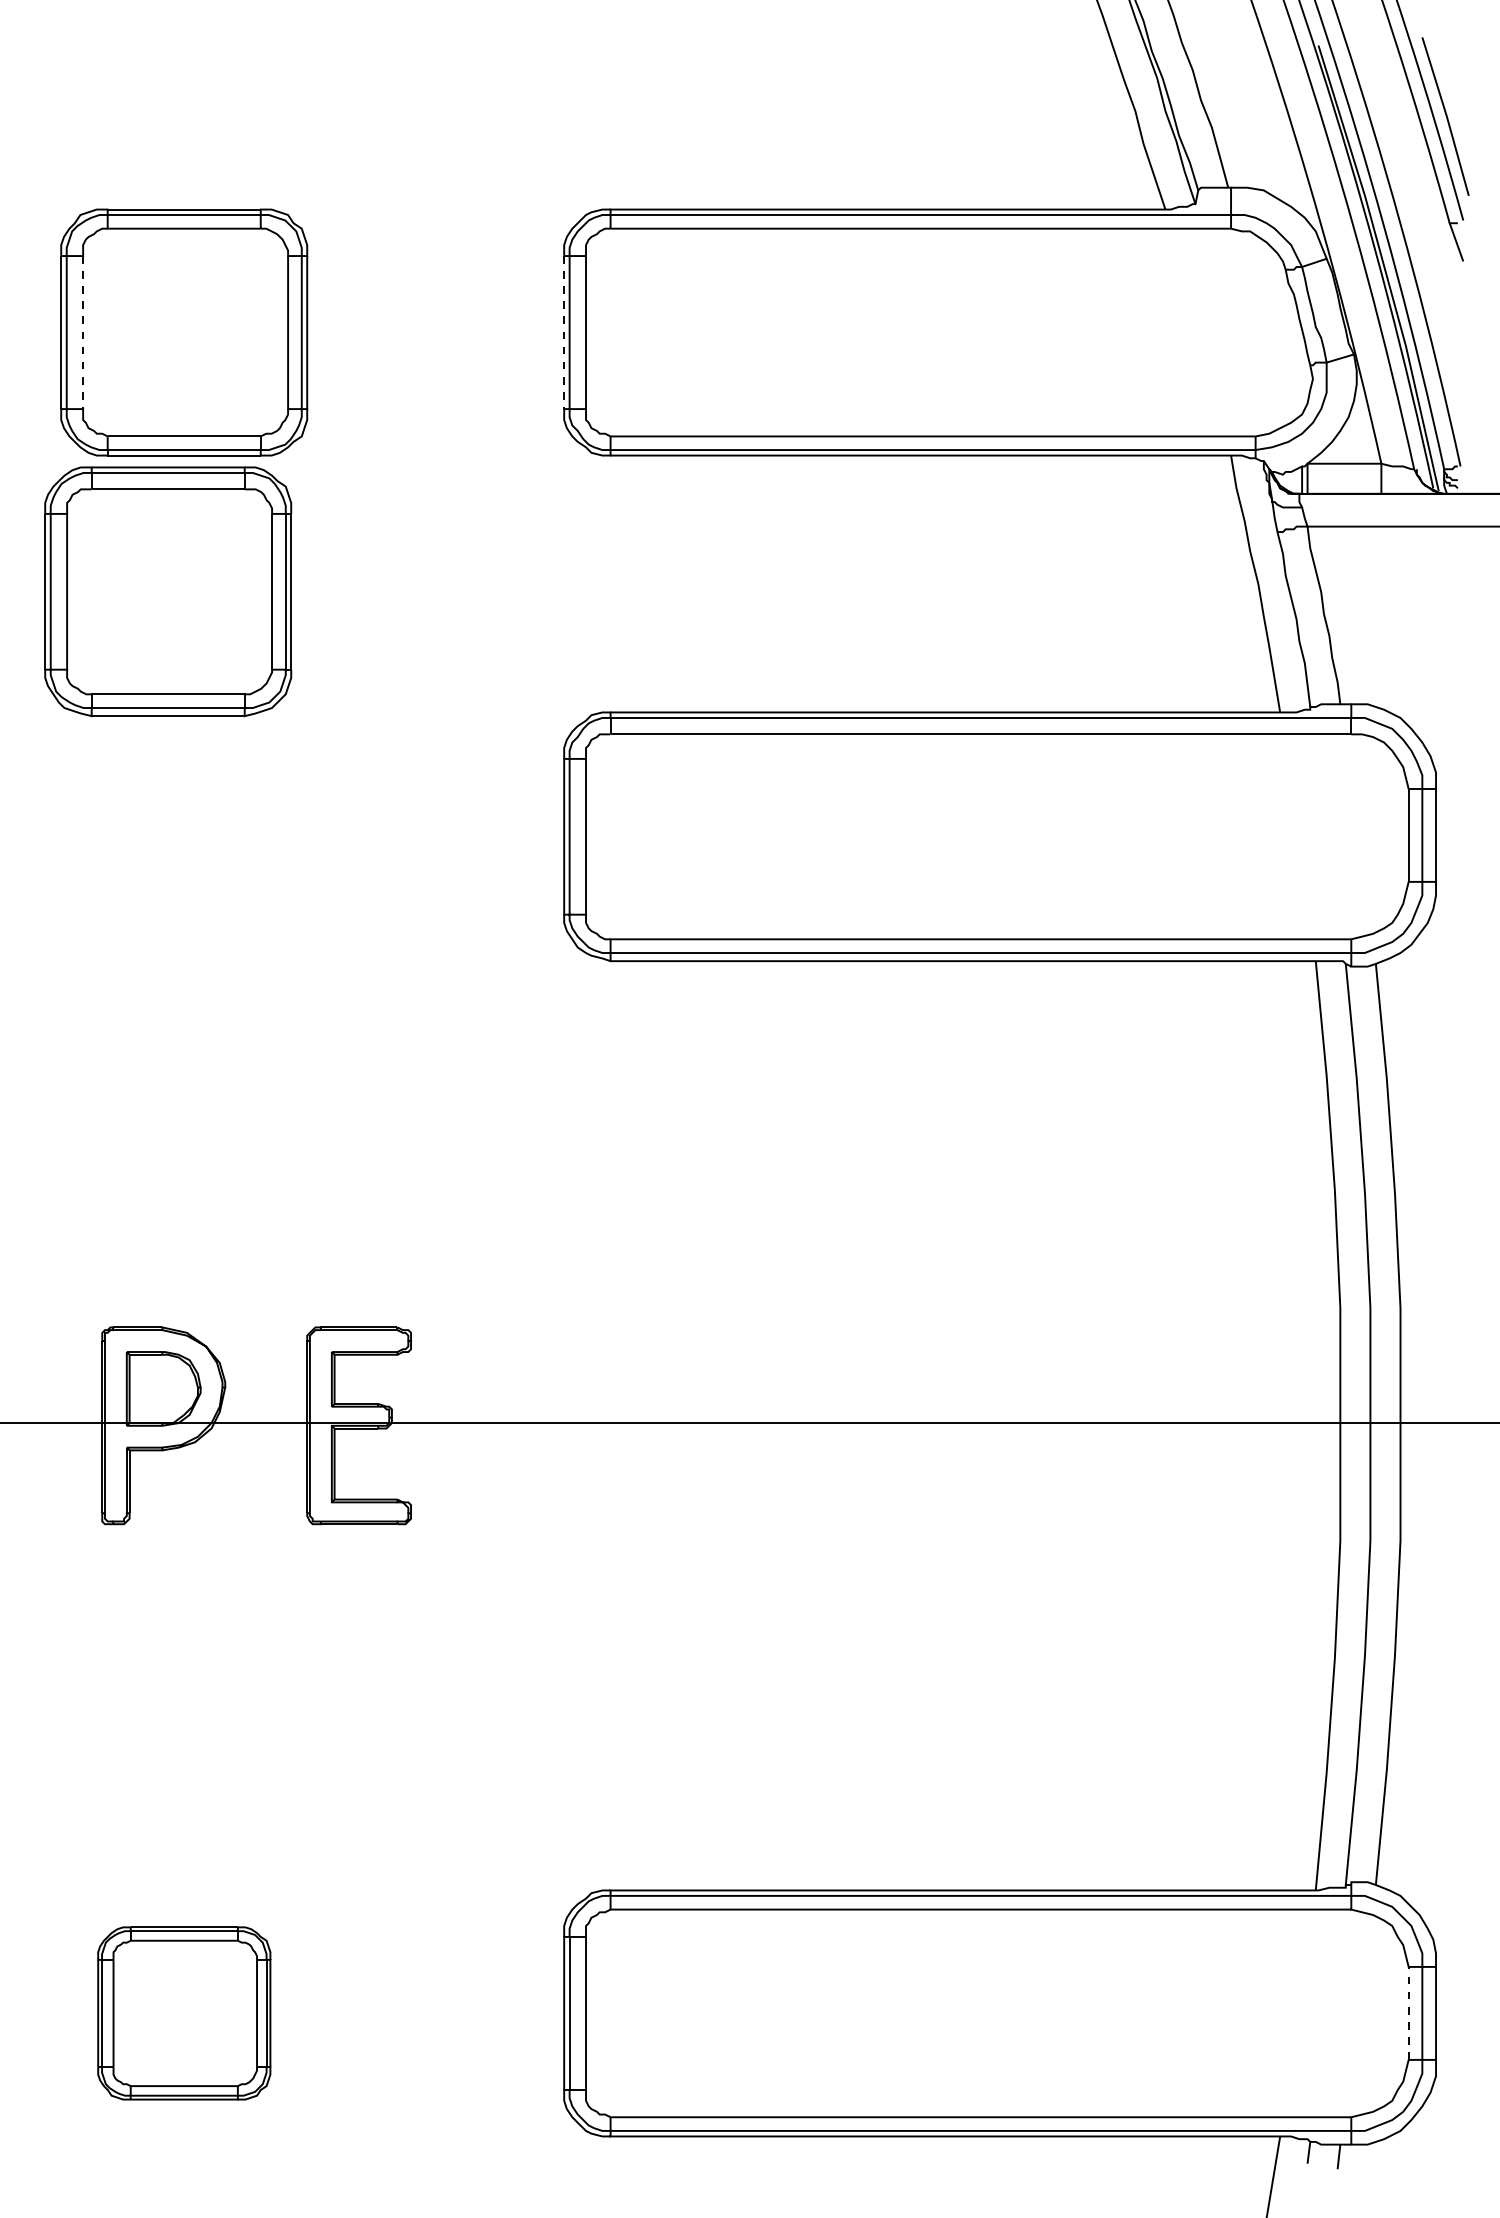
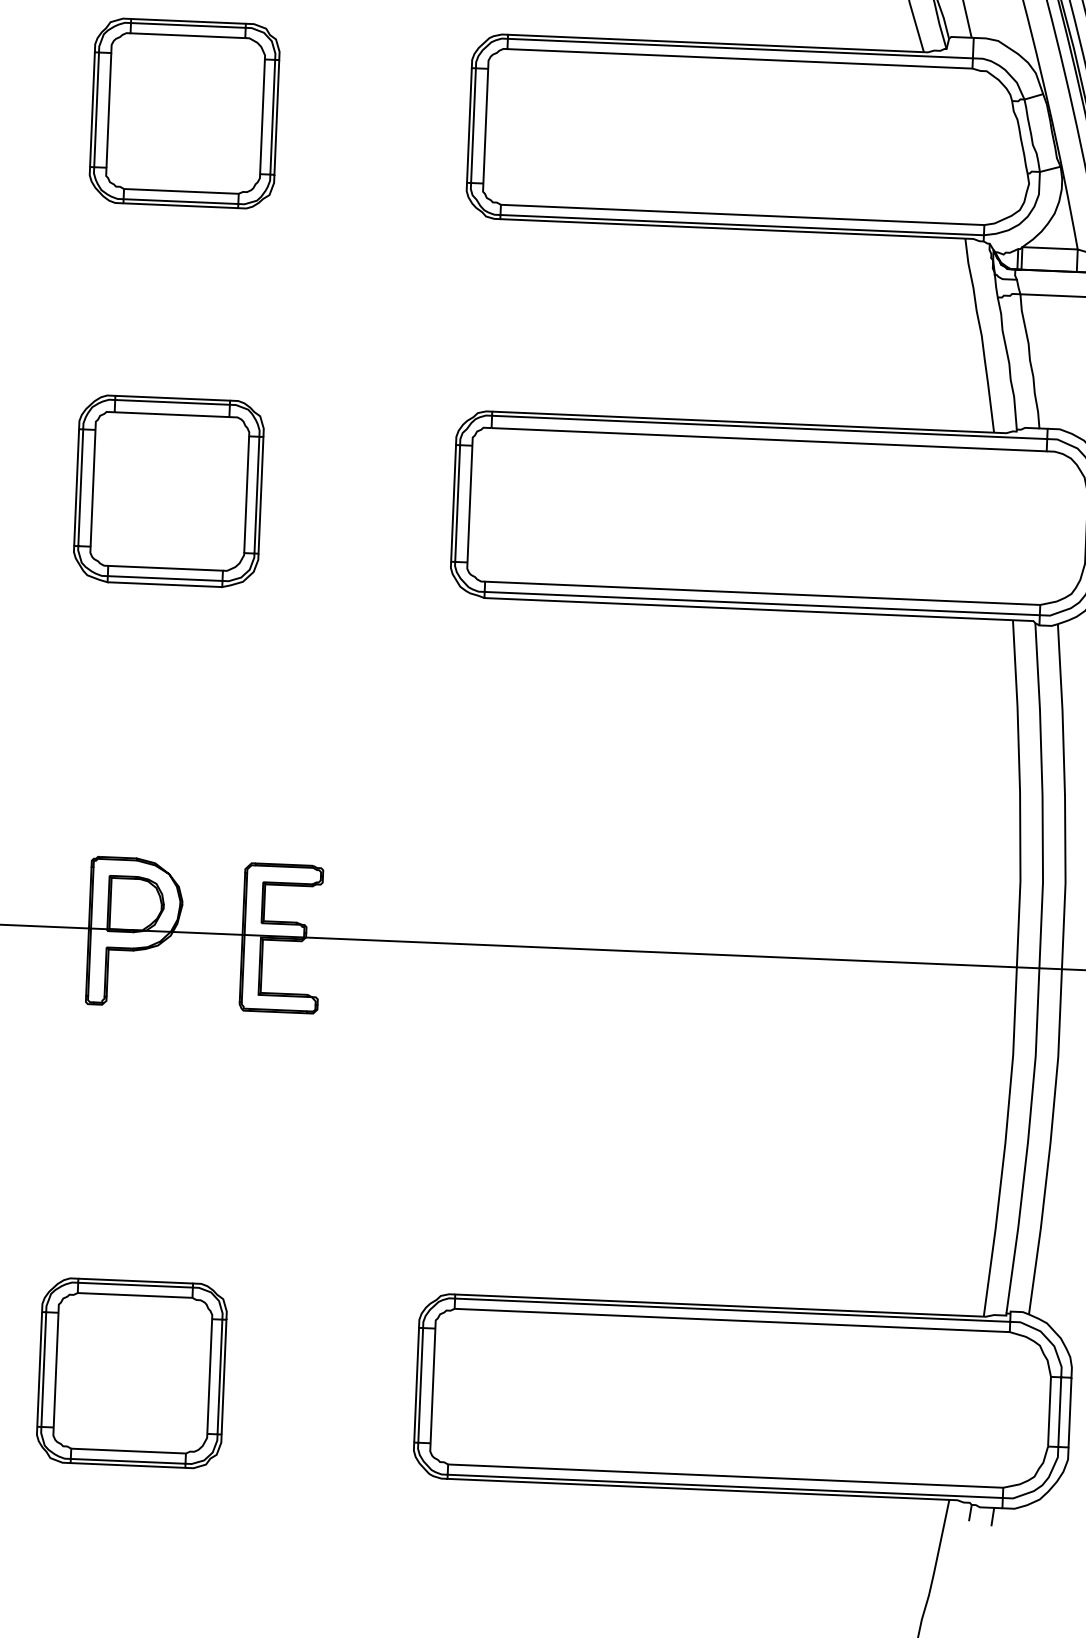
line: (83, 332) -> (109, 110), dashed -> solid
line: (564, 332) -> (469, 125), dashed -> solid
part: (168, 591) -> (169, 491), moved
line: (1408, 2012) -> (1049, 1411), dashed -> solid
part: (184, 2013) -> (132, 1373), size x1.43

